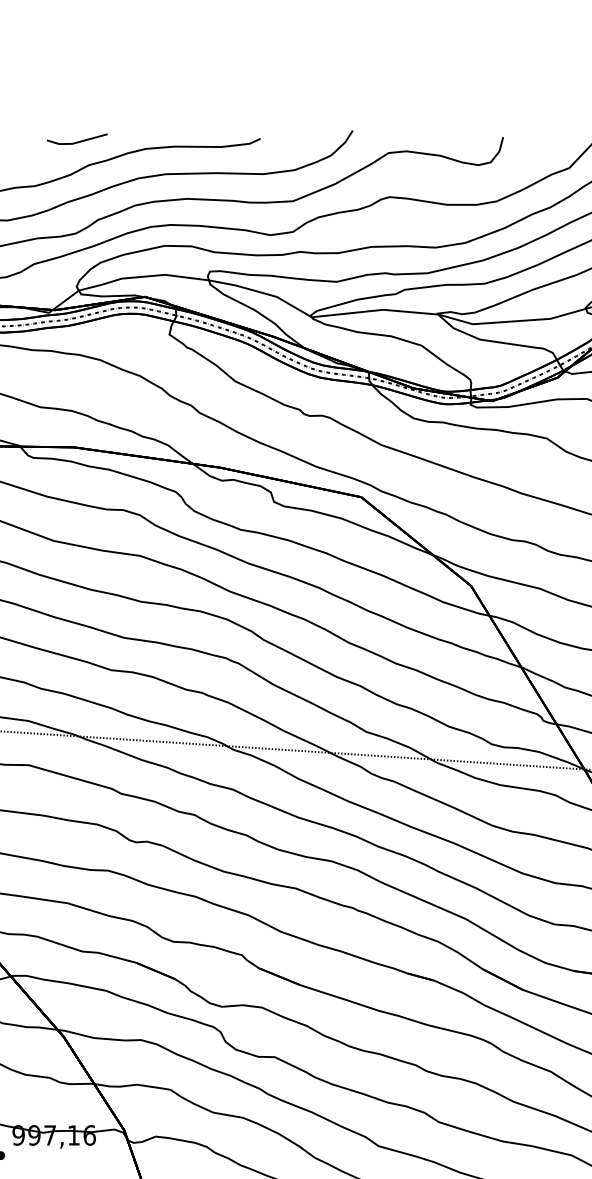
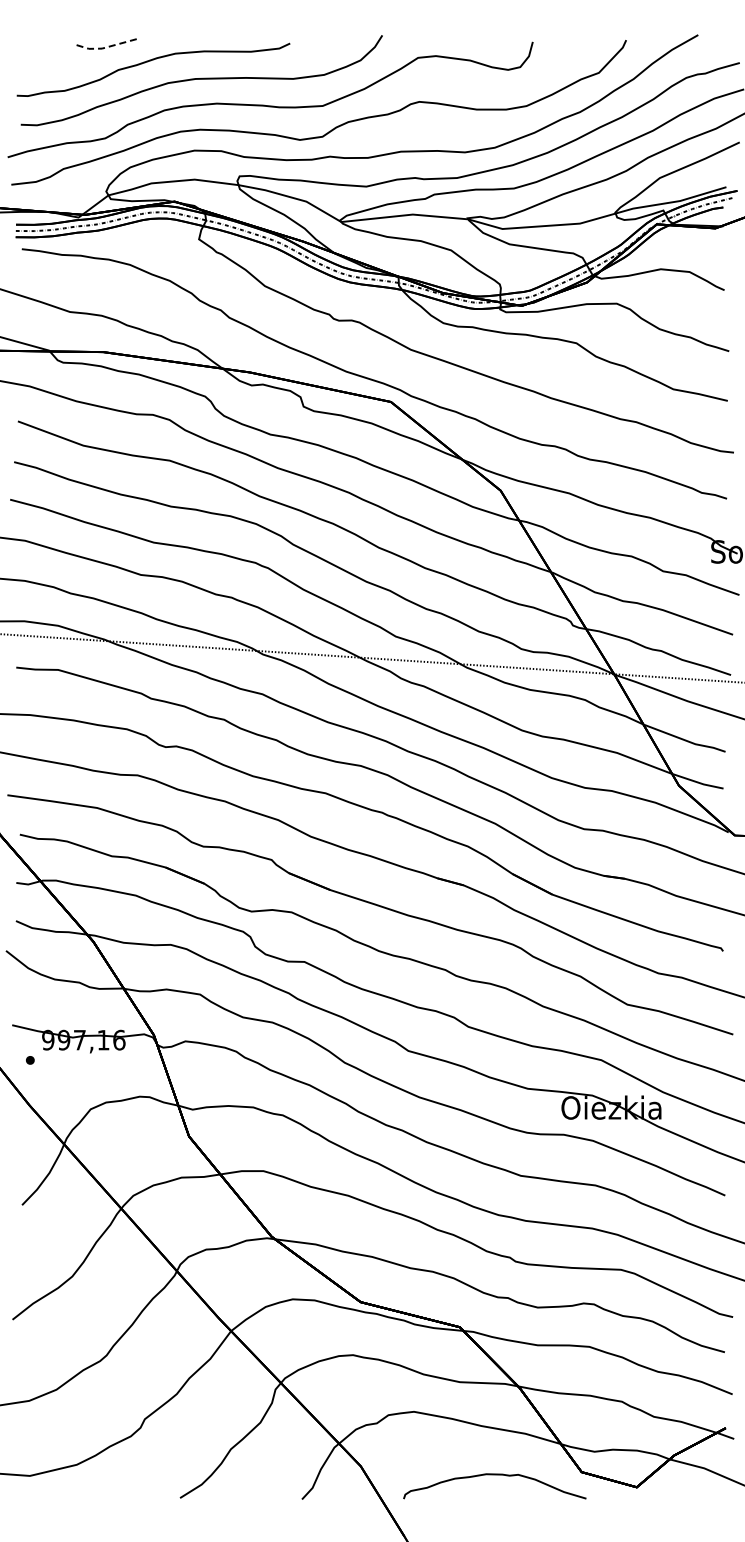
line: (75, 142) -> (105, 47), solid -> dashed

